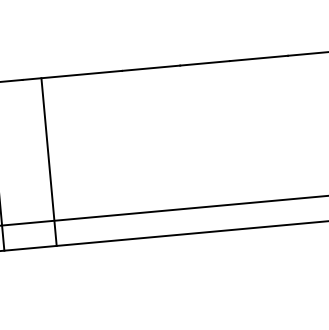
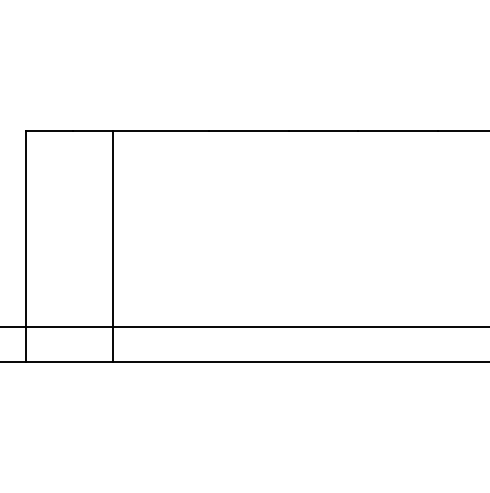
line: (49, 162) -> (113, 246), moved

